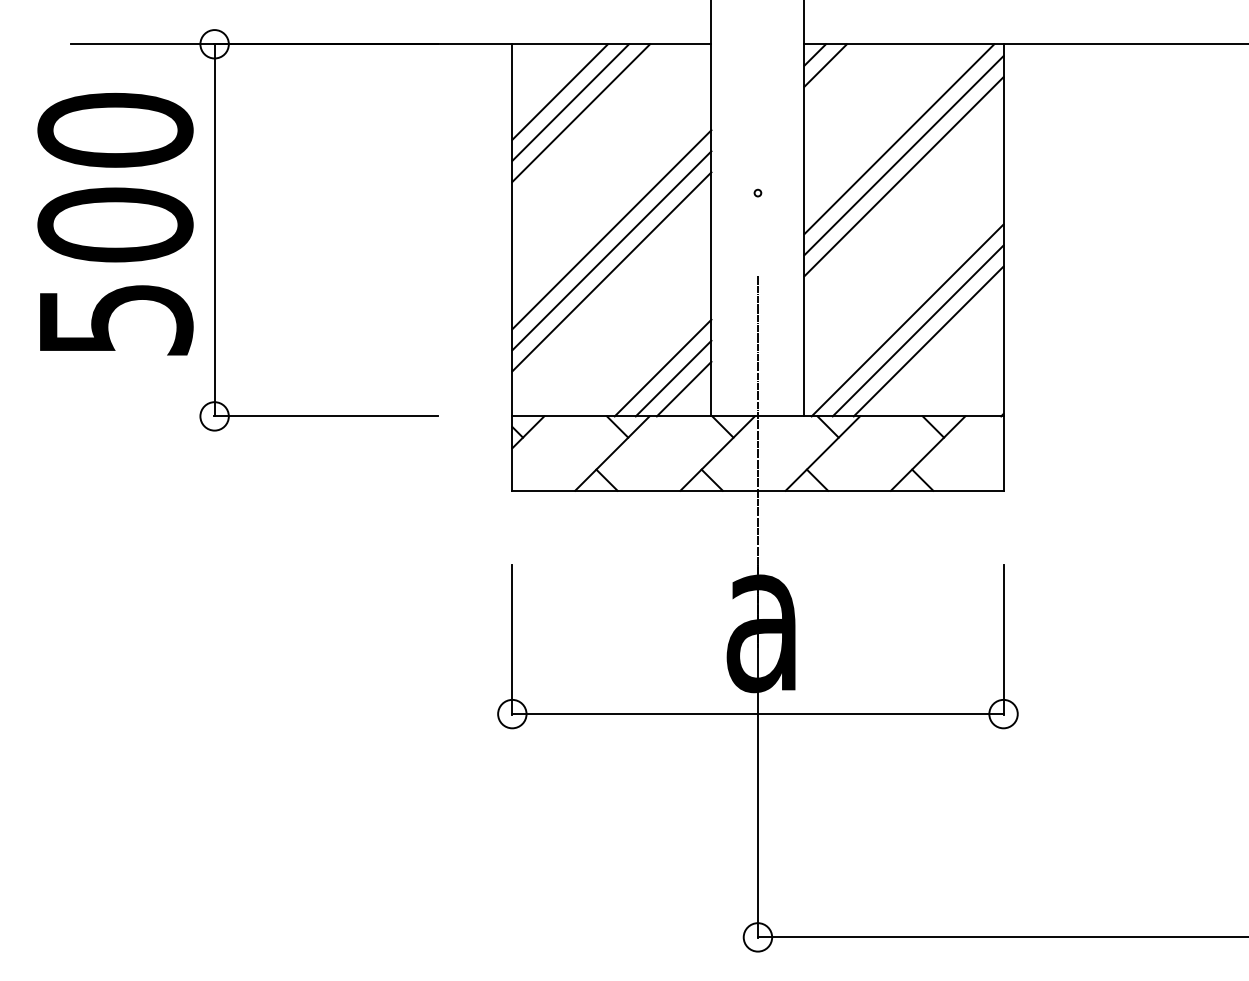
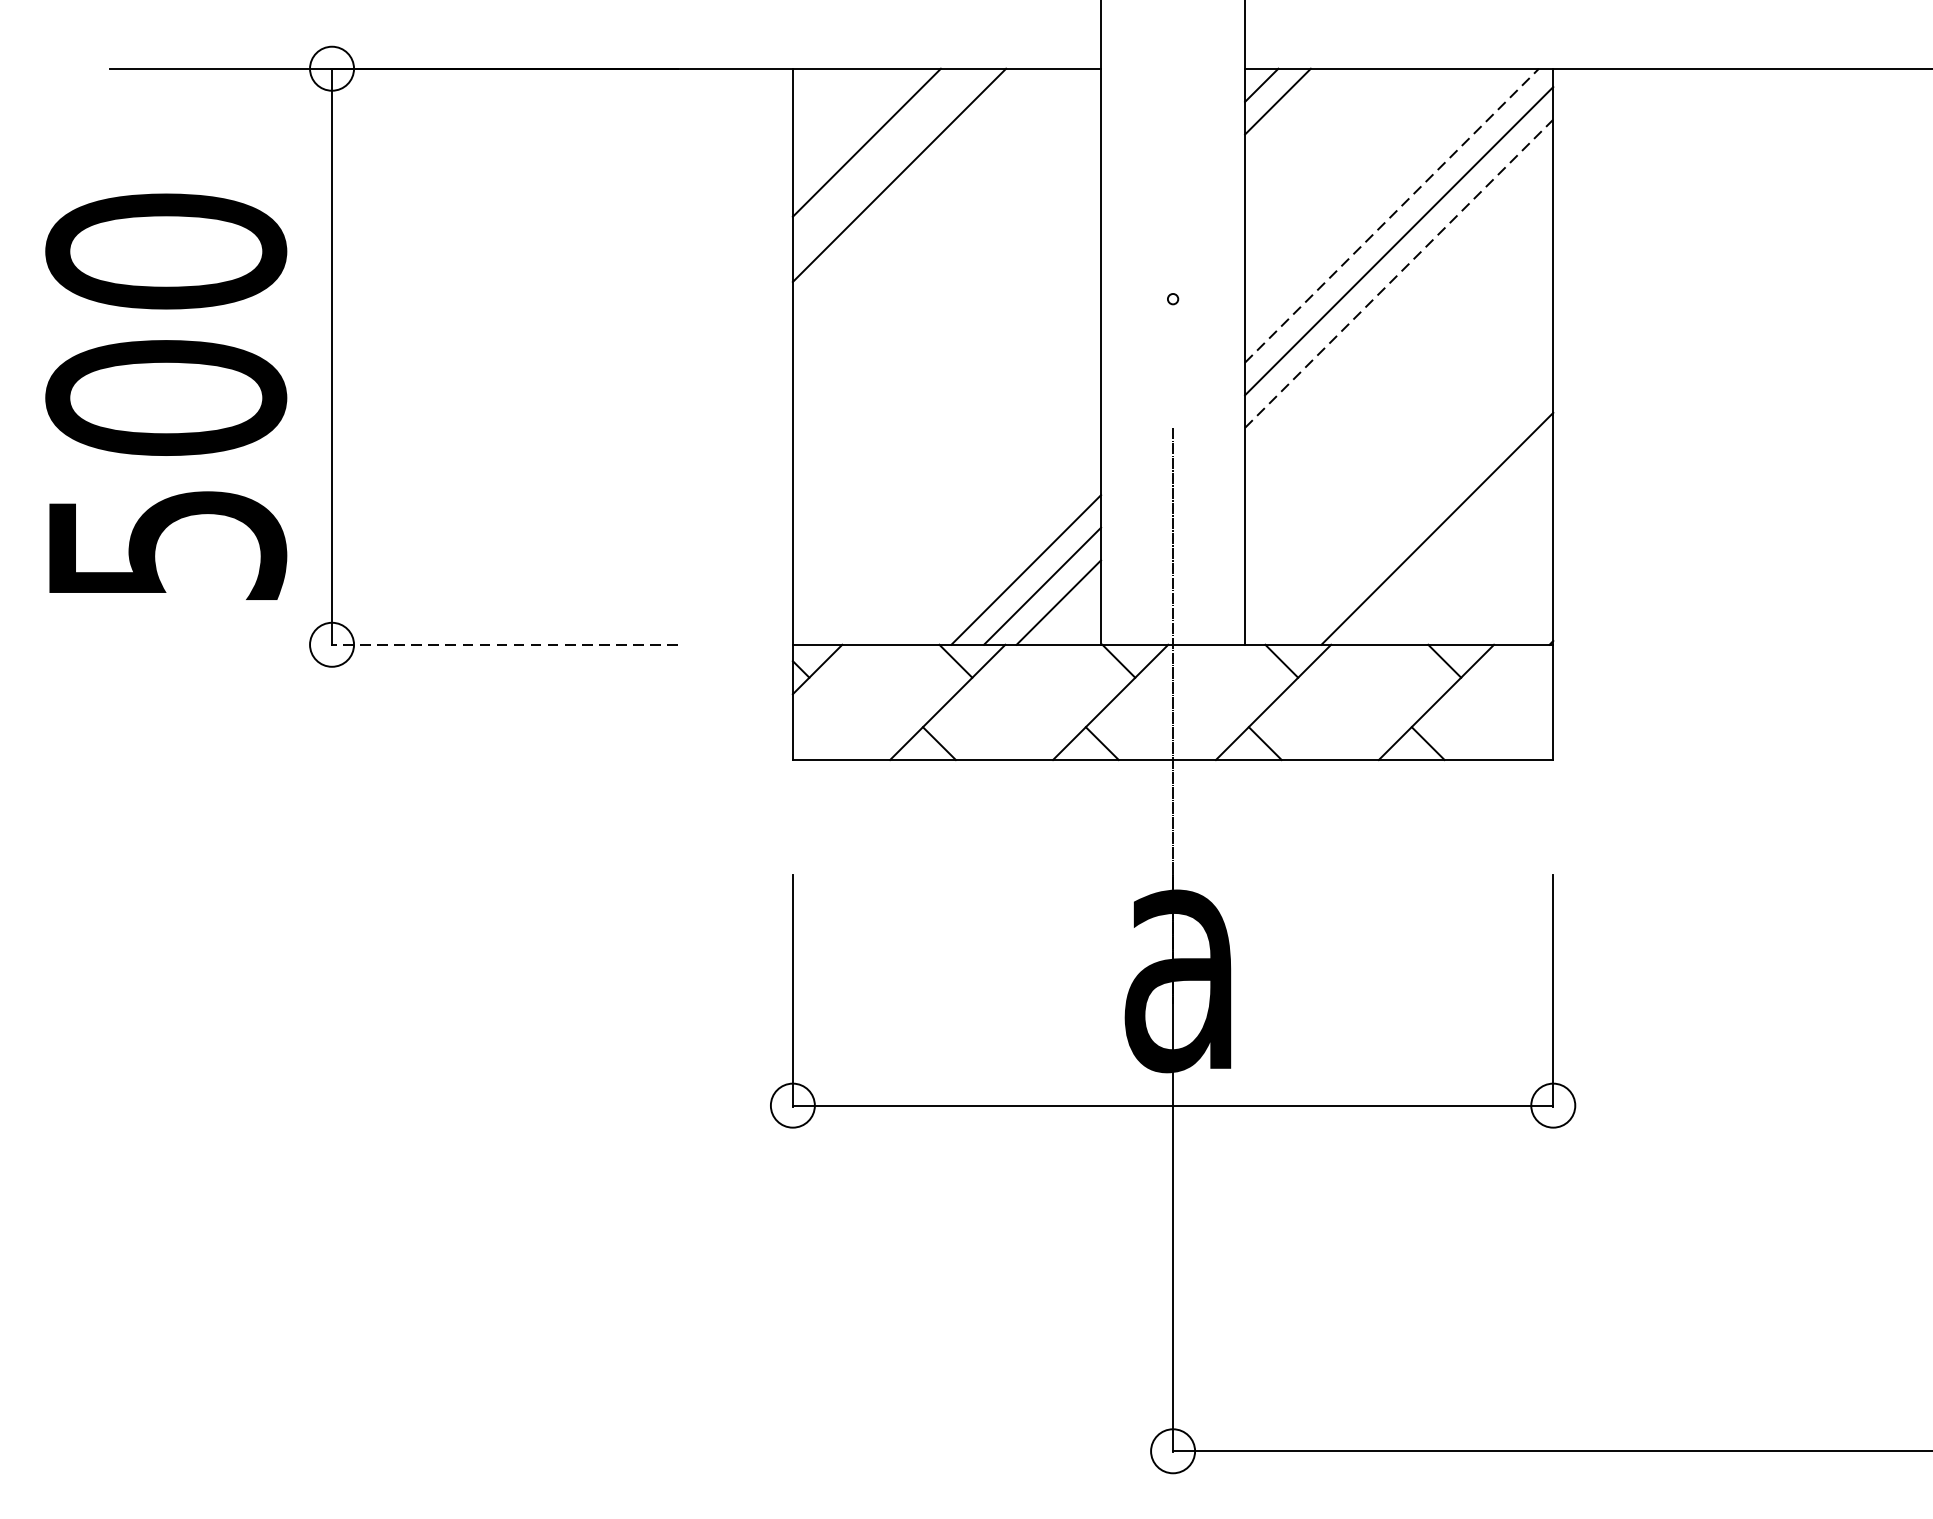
line: (570, 102) -> (882, 158), removed
line: (899, 138) -> (1392, 214), solid -> dashed
line: (904, 176) -> (1399, 273), solid -> dashed
text: (115, 224) -> (166, 397), moved
line: (611, 229) -> (946, 355), removed
line: (611, 250) -> (946, 387), removed
line: (611, 271) -> (946, 420), removed
line: (907, 320) -> (1404, 496), removed
line: (917, 330) -> (1420, 511), removed
line: (325, 416) -> (503, 644), solid -> dashed

